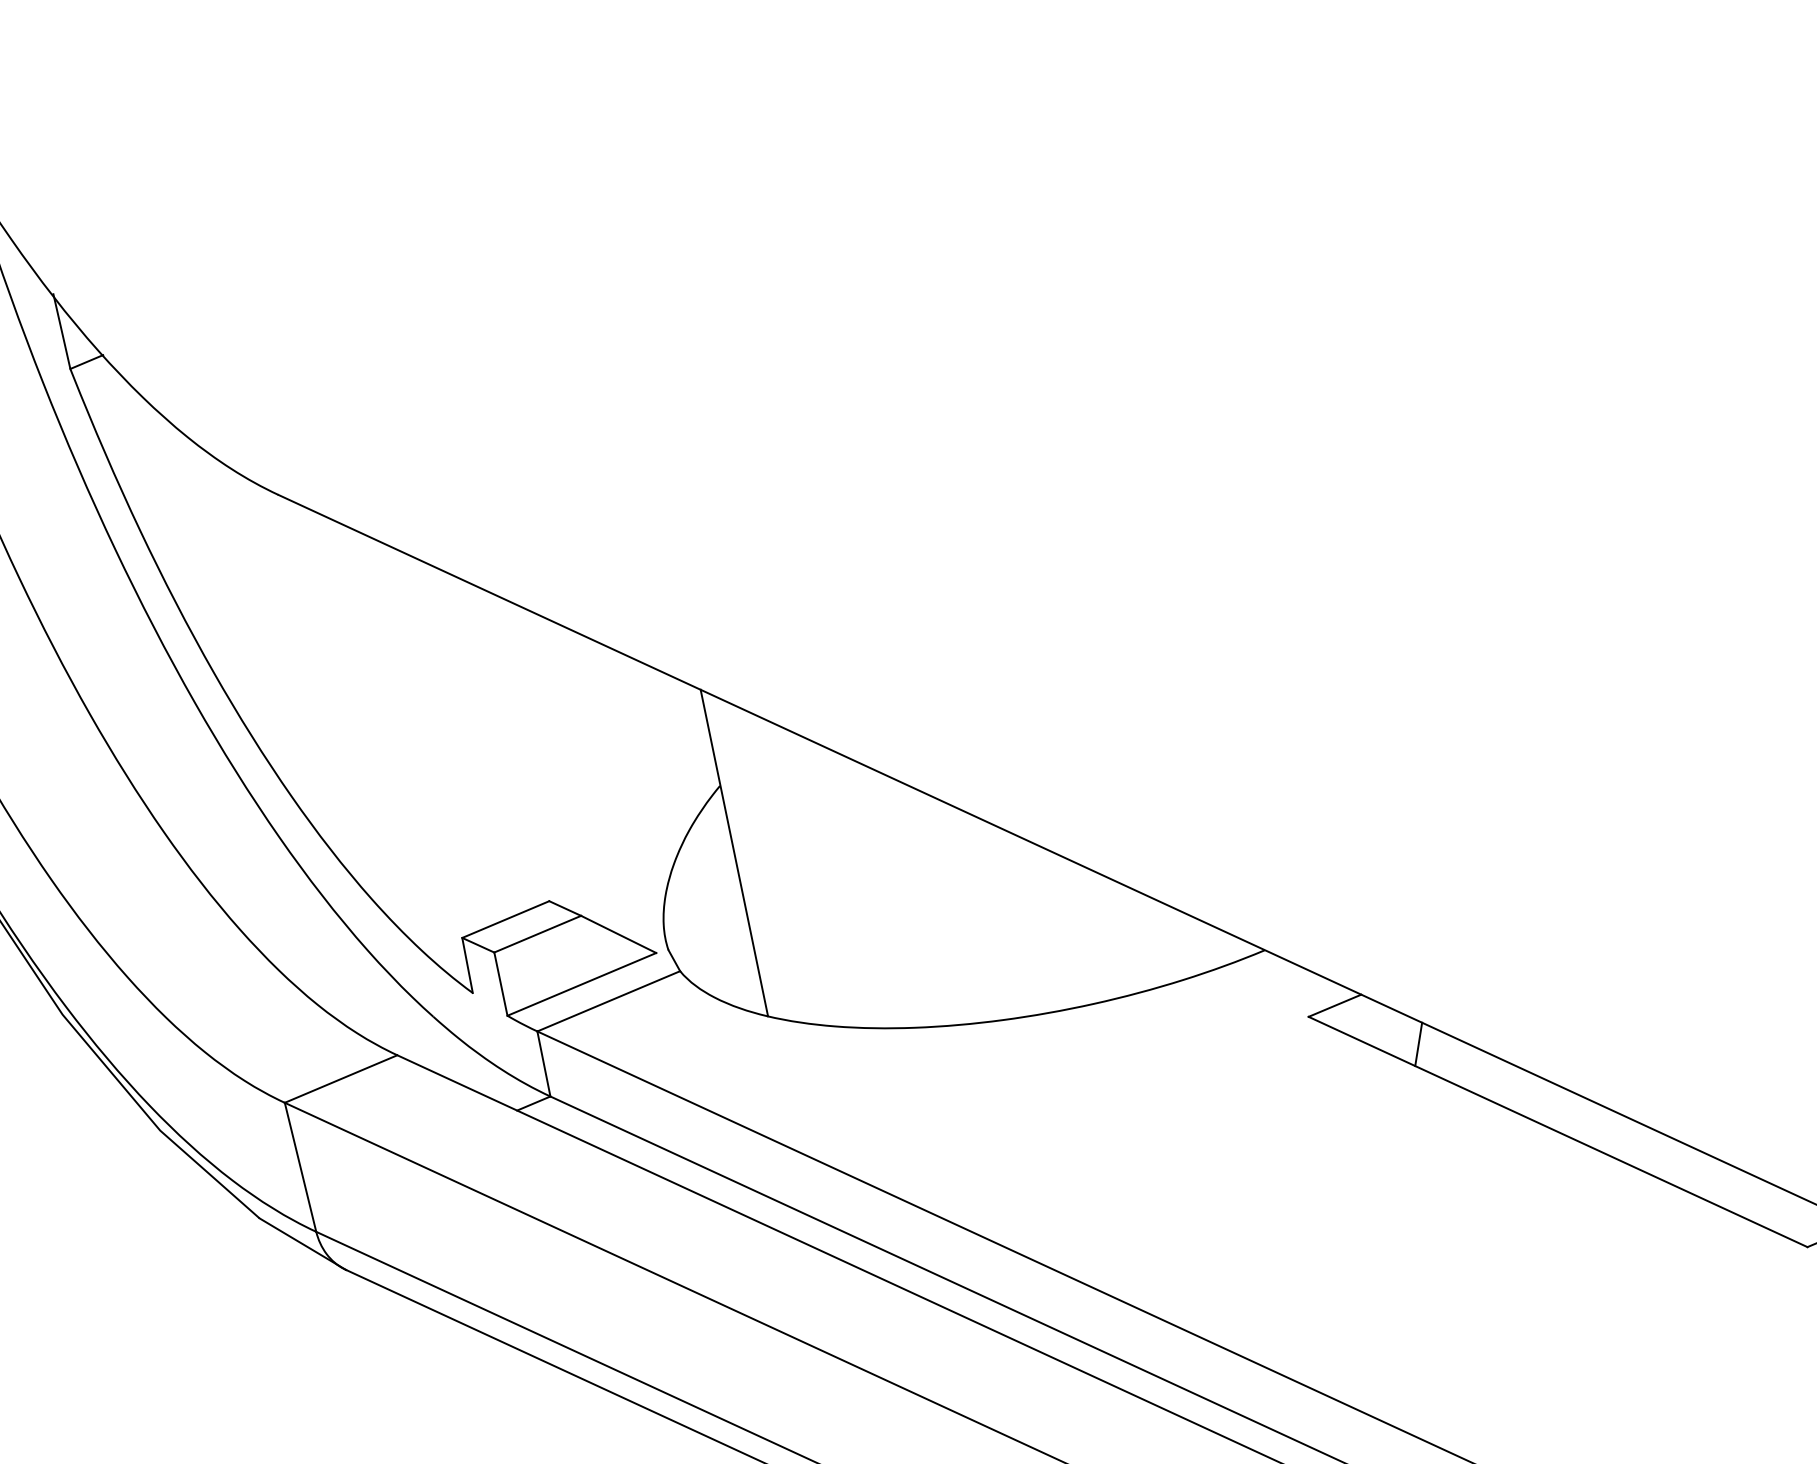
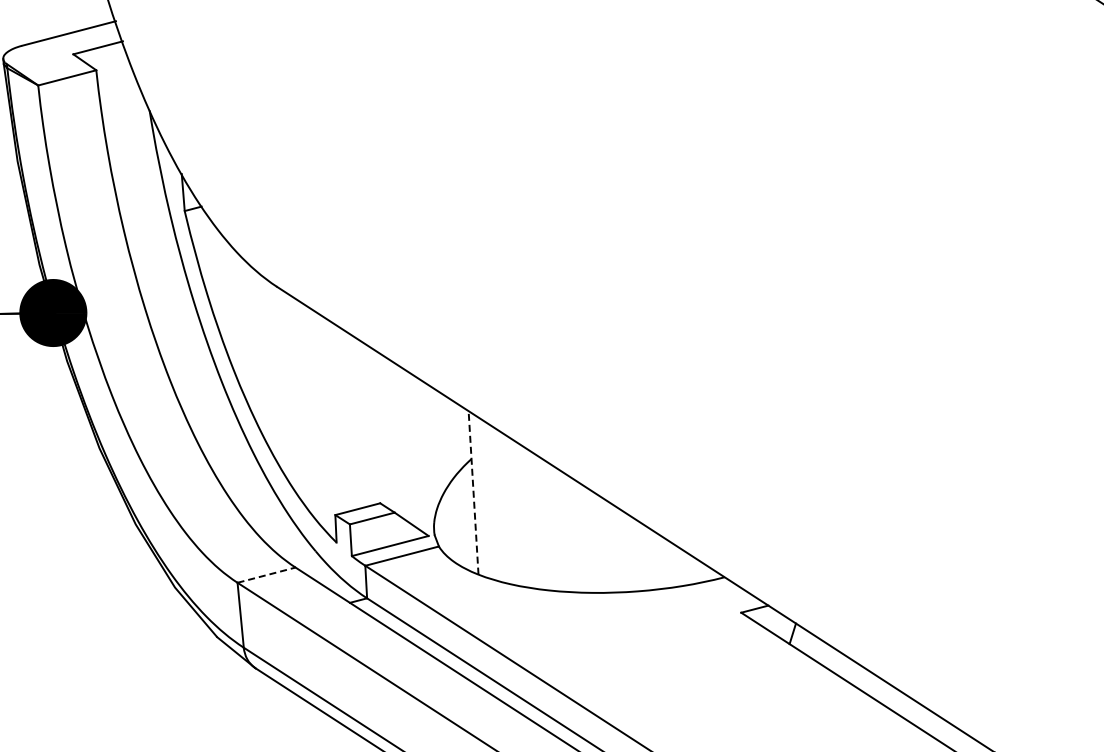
line: (734, 852) -> (473, 492), solid -> dashed
line: (343, 1079) -> (267, 575), solid -> dashed

